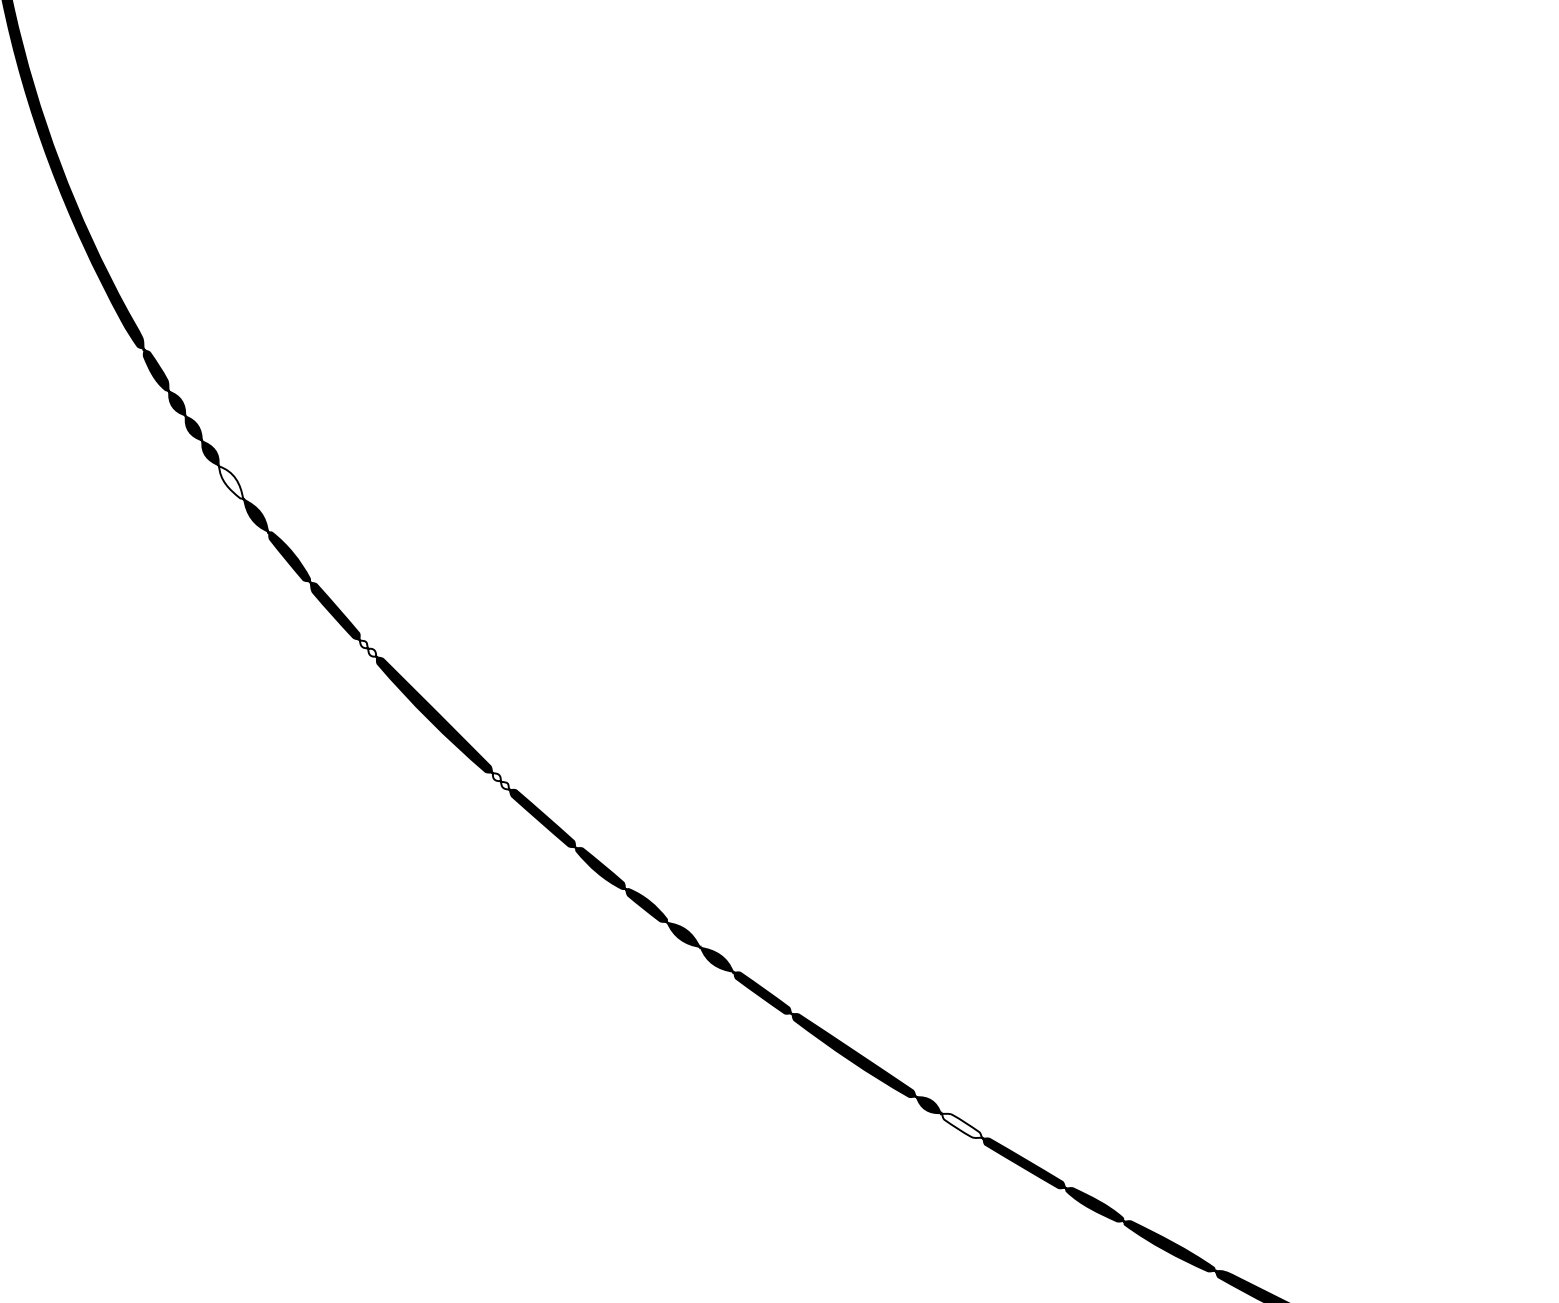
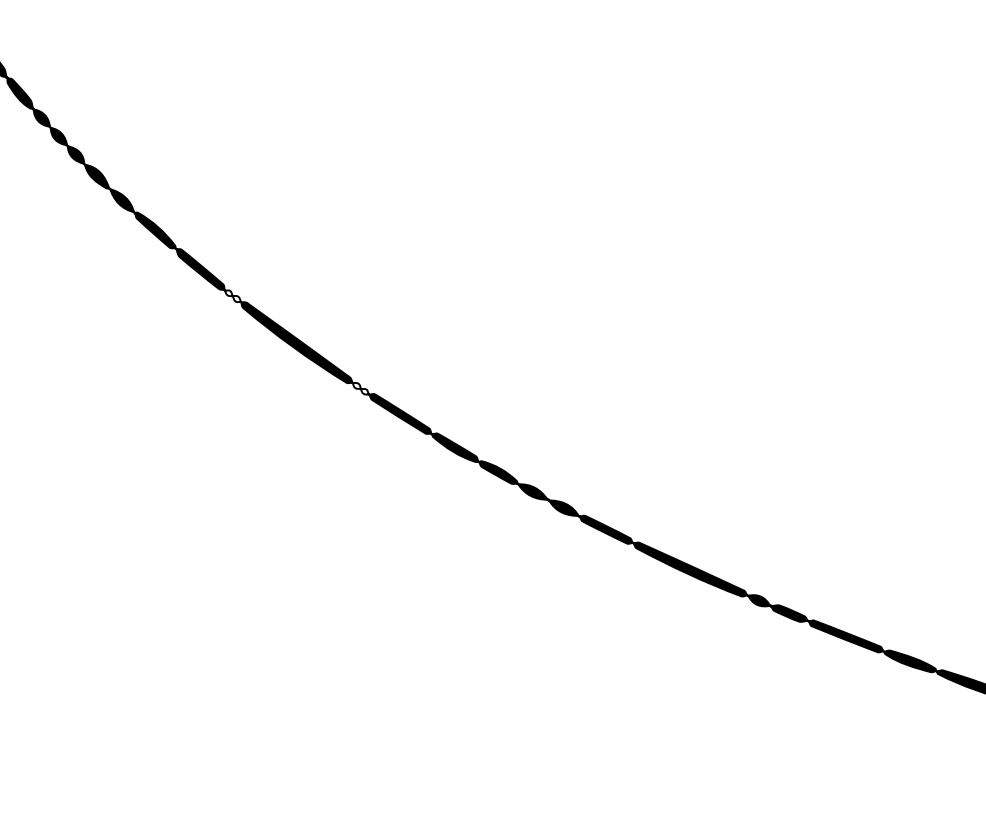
fill: (231, 482) -> (97, 176), added
fill: (961, 1125) -> (789, 613), added

